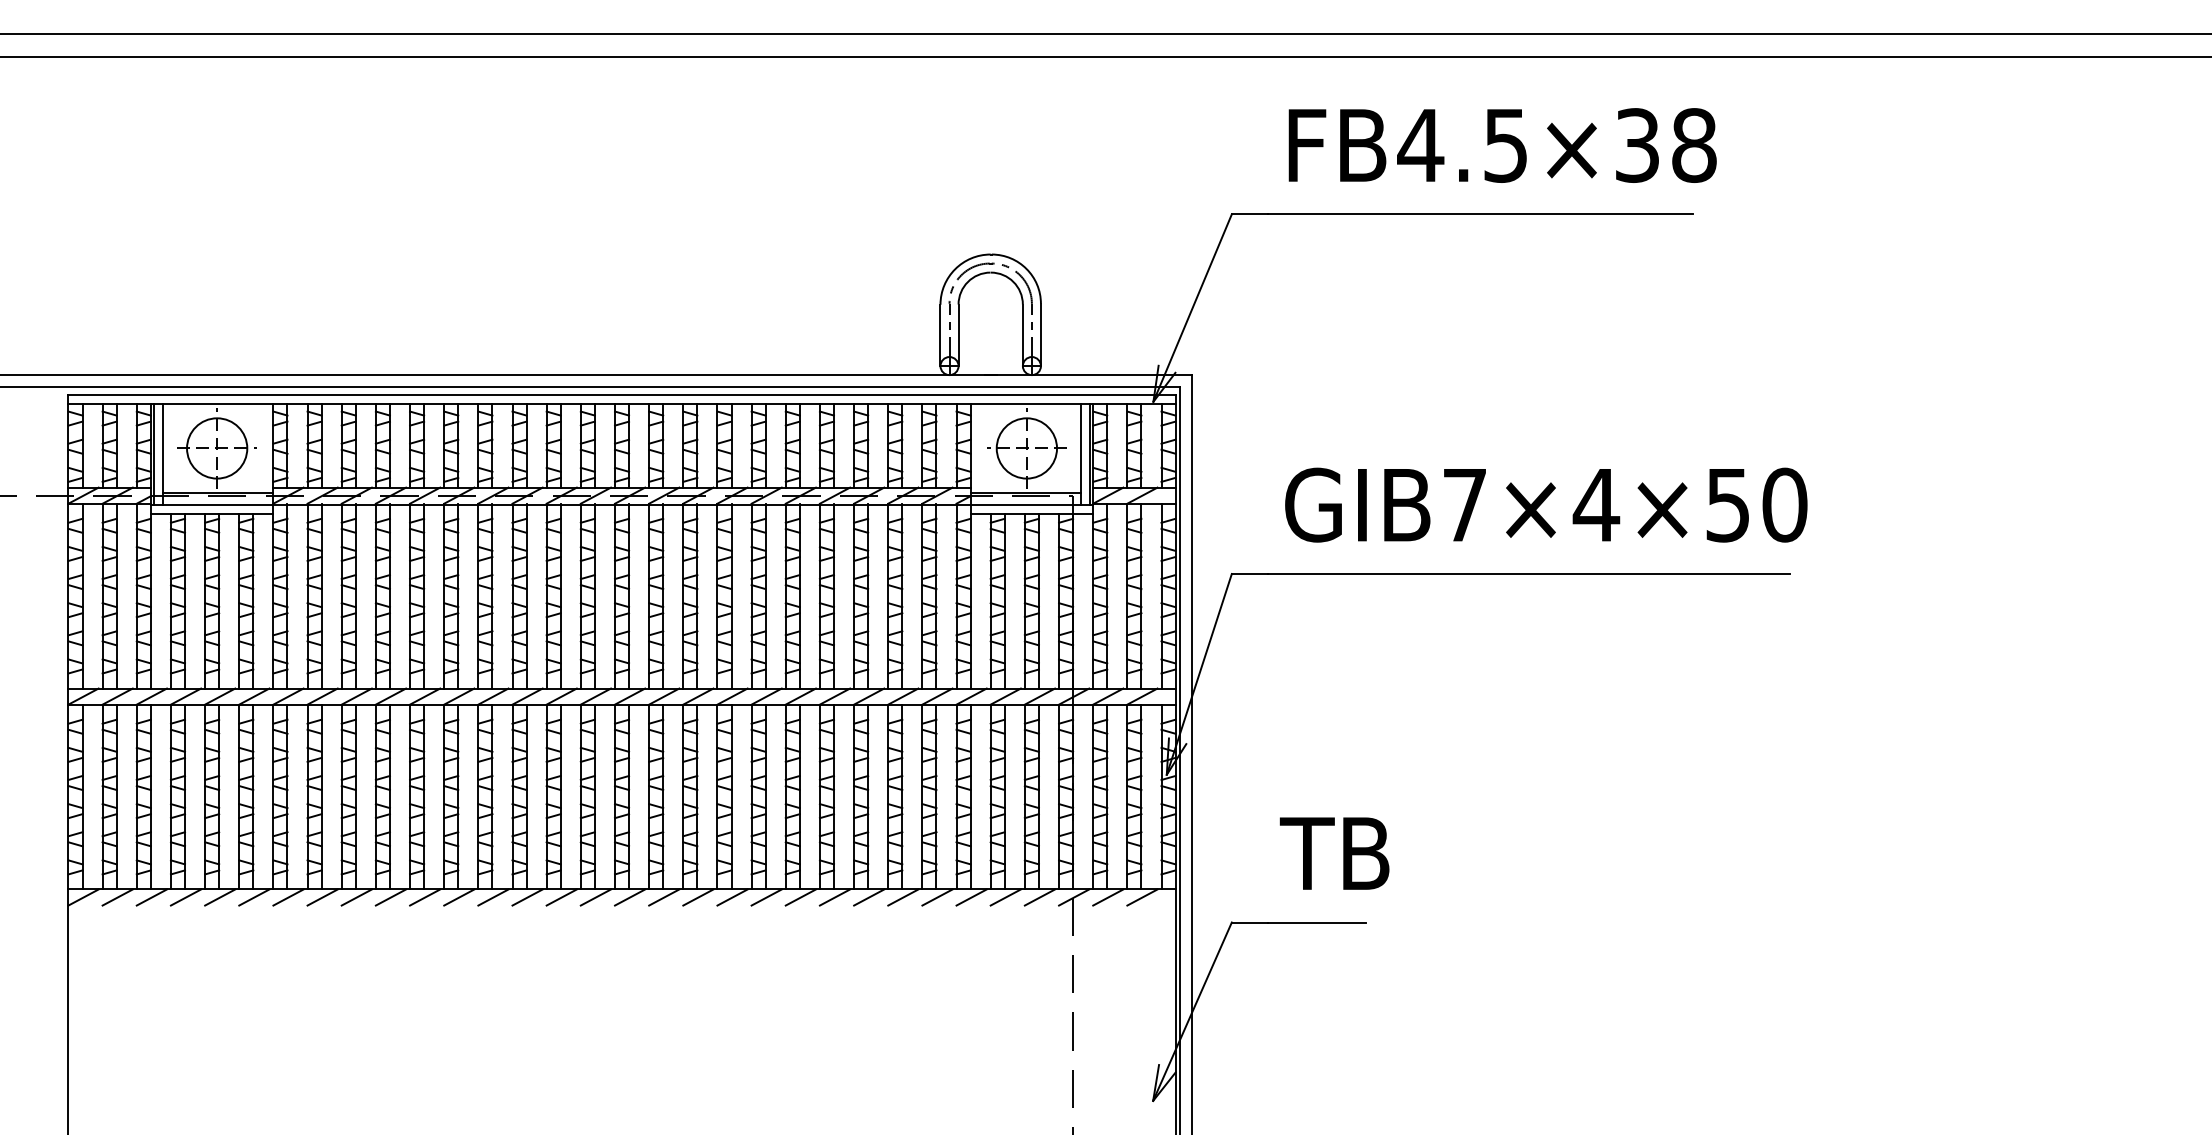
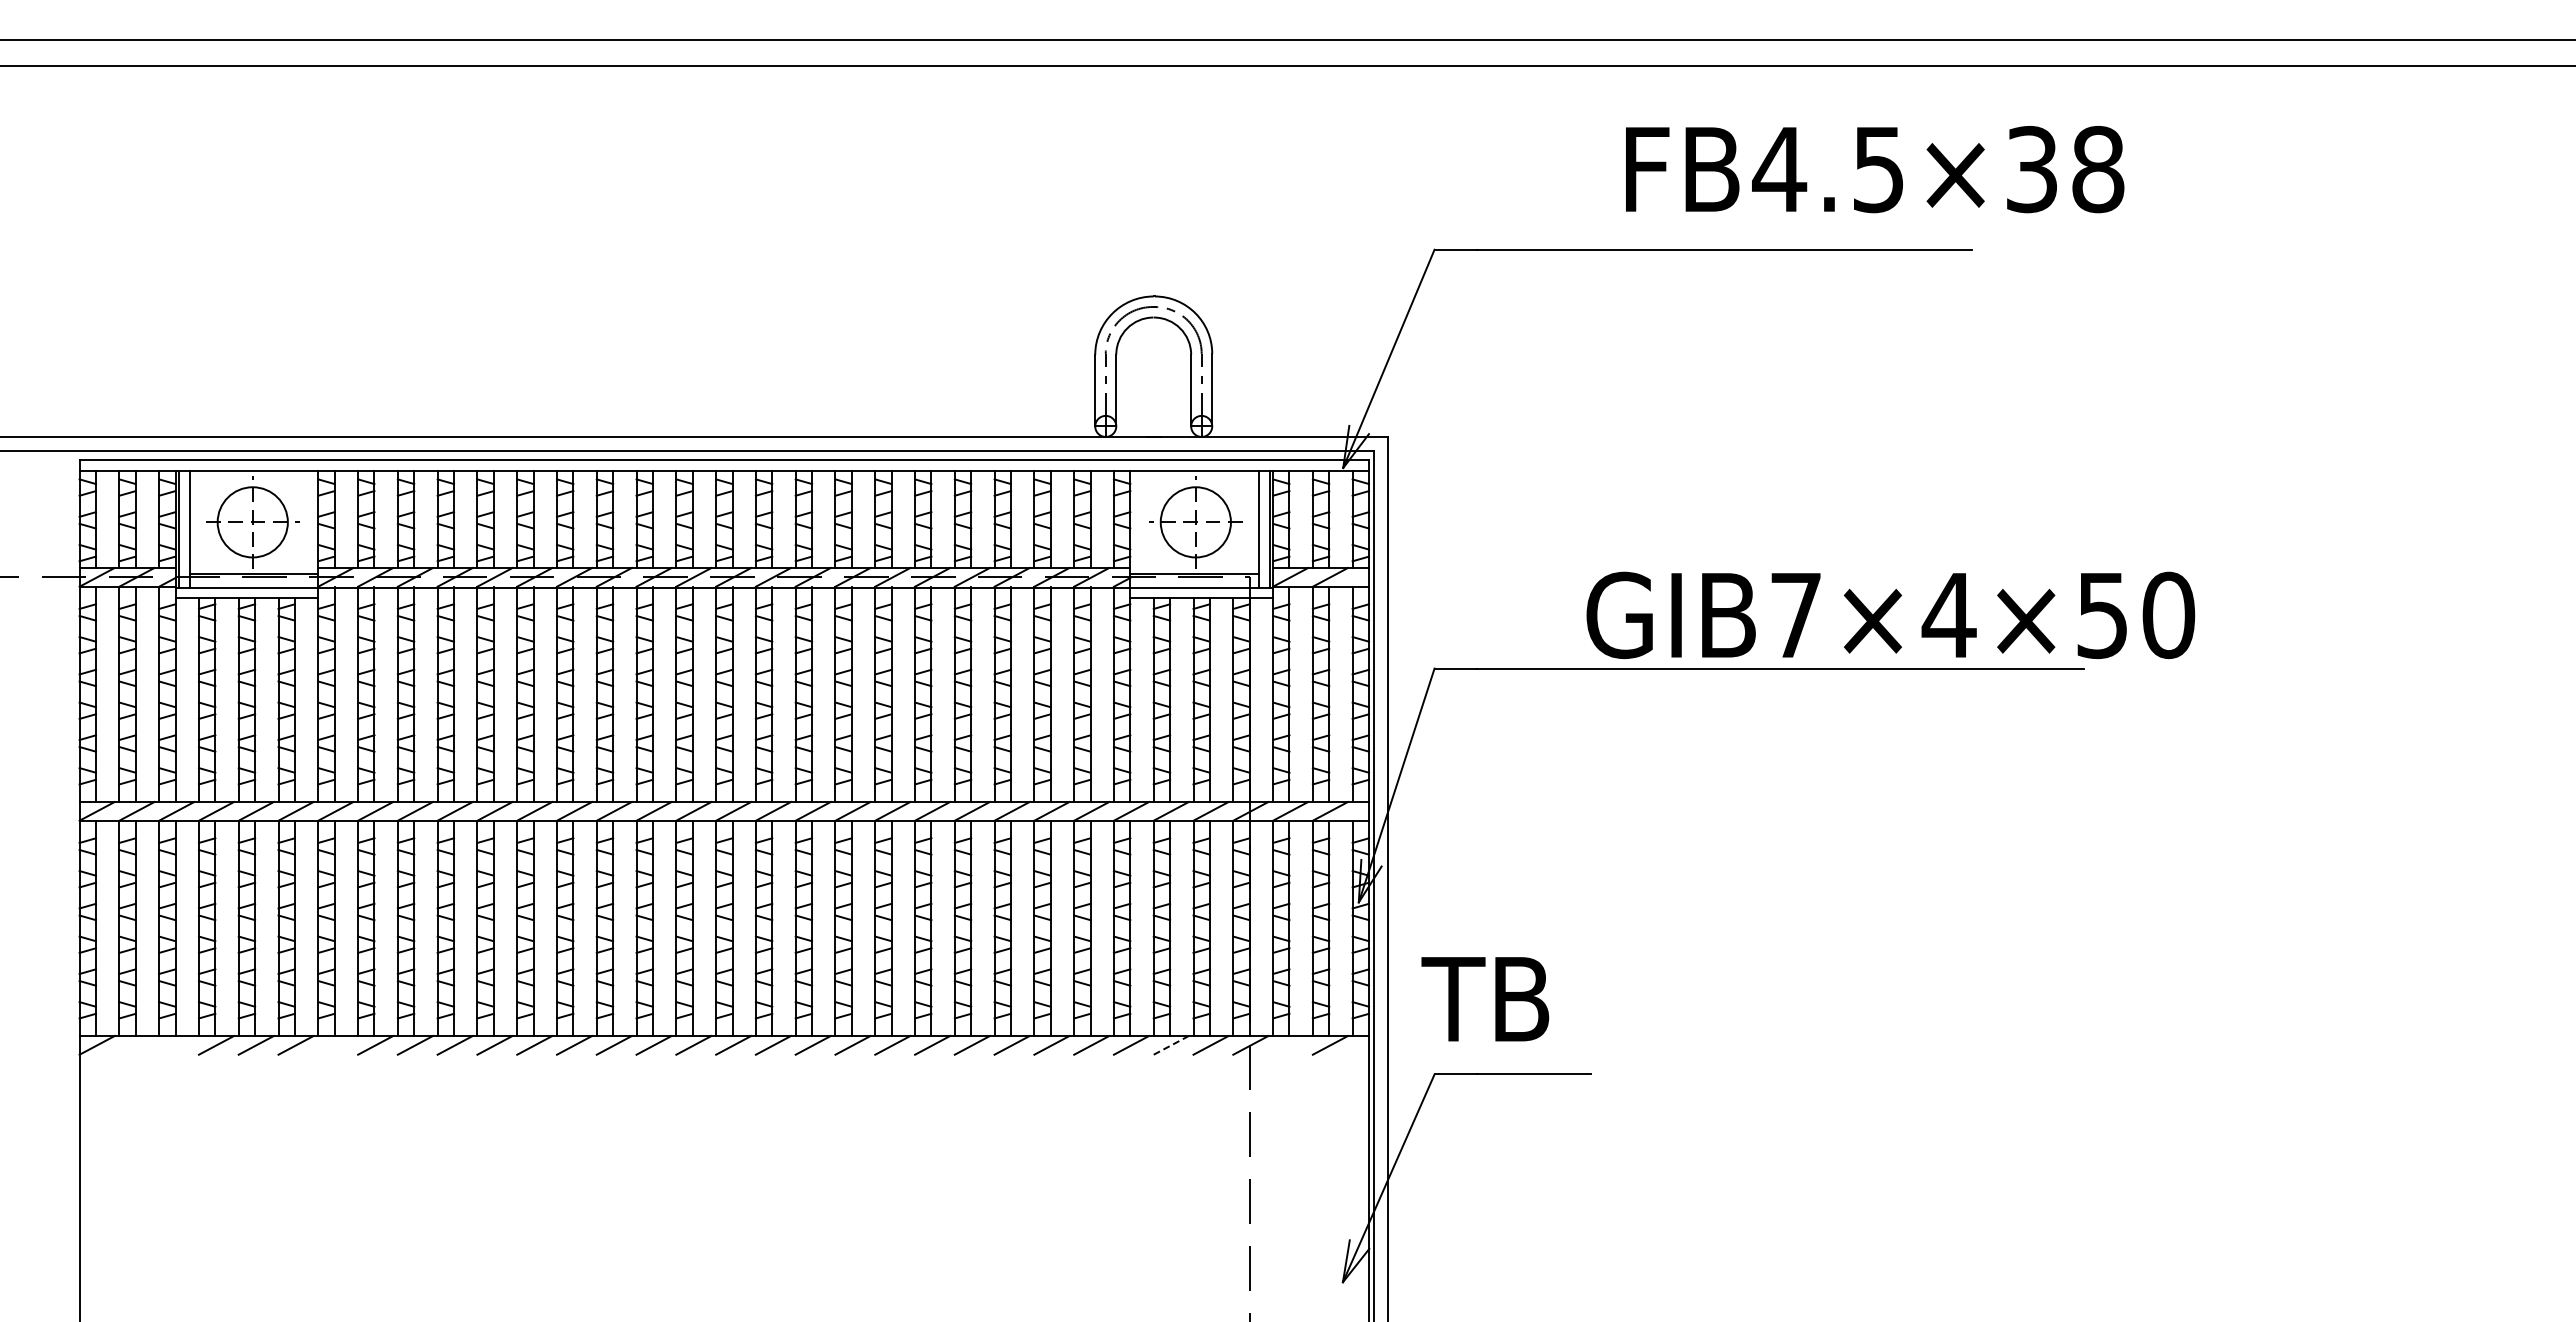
text: (1503, 145) -> (1875, 169), moved
text: (1546, 505) -> (1890, 615), moved
text: (1334, 853) -> (1485, 999), moved
line: (117, 897) -> (136, 1045), removed
line: (151, 897) -> (176, 1045), removed
line: (288, 897) -> (335, 1045), removed
line: (1005, 897) -> (1171, 1045), solid -> dashed
line: (1108, 897) -> (1290, 1045), removed

